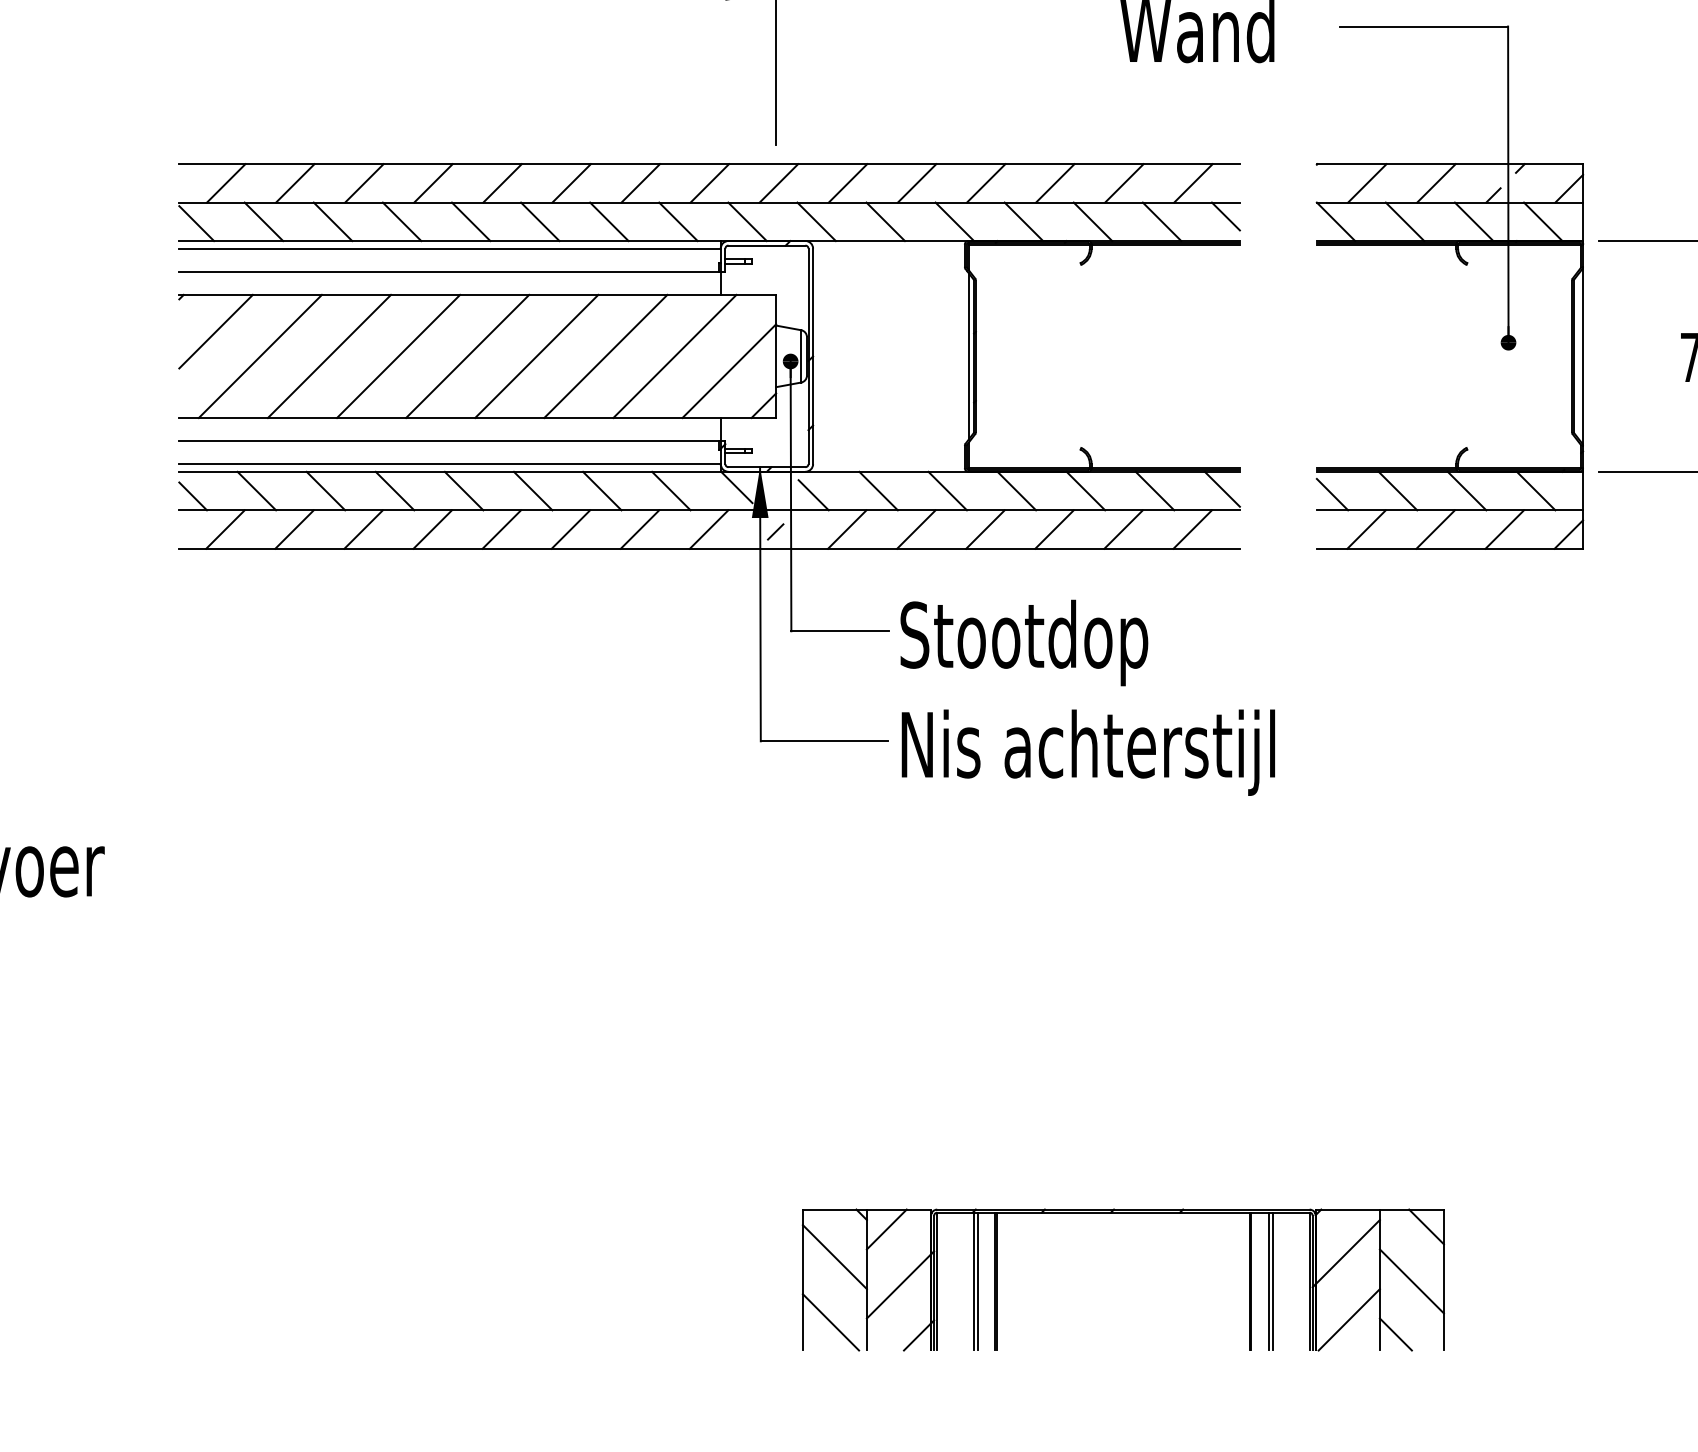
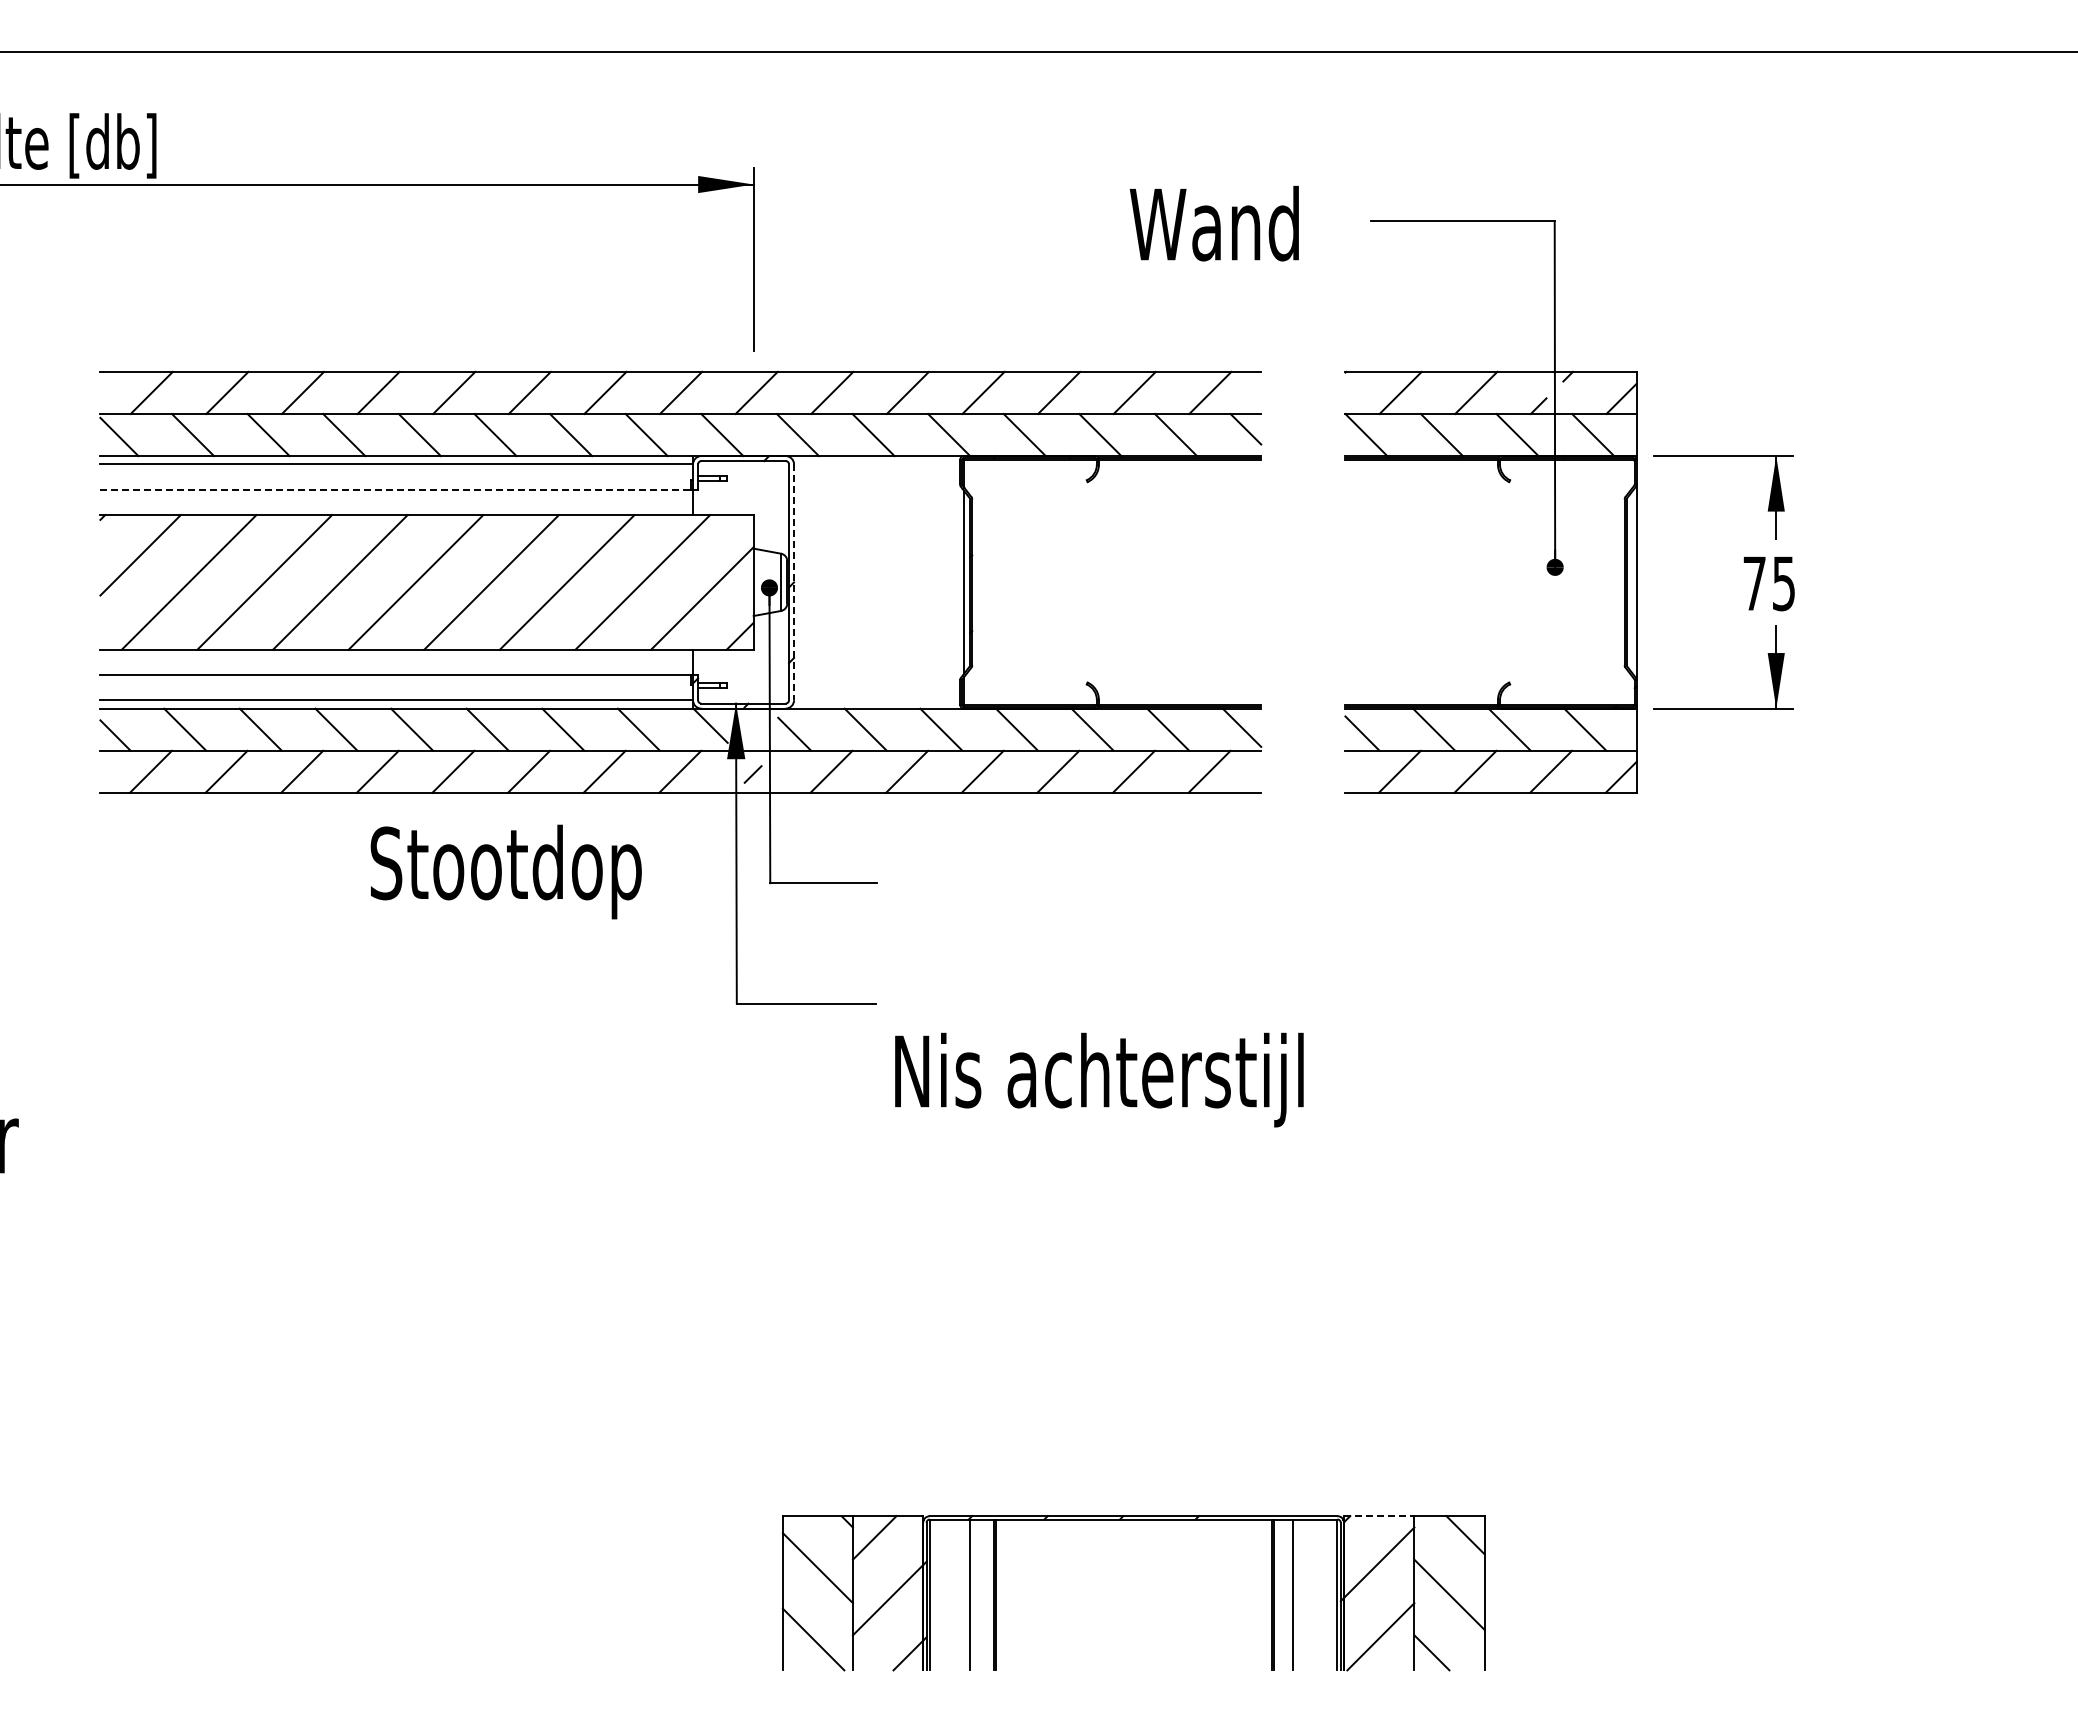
line: (449, 271) -> (396, 489), solid -> dashed
line: (813, 356) -> (794, 582), solid -> dashed
text: (1023, 642) -> (505, 871), moved
text: (1088, 752) -> (1099, 1079), moved
line: (1348, 1209) -> (1379, 1516), solid -> dashed
line: (977, 1281) -> (974, 1594), removed
line: (1273, 1281) -> (1297, 1594), removed

